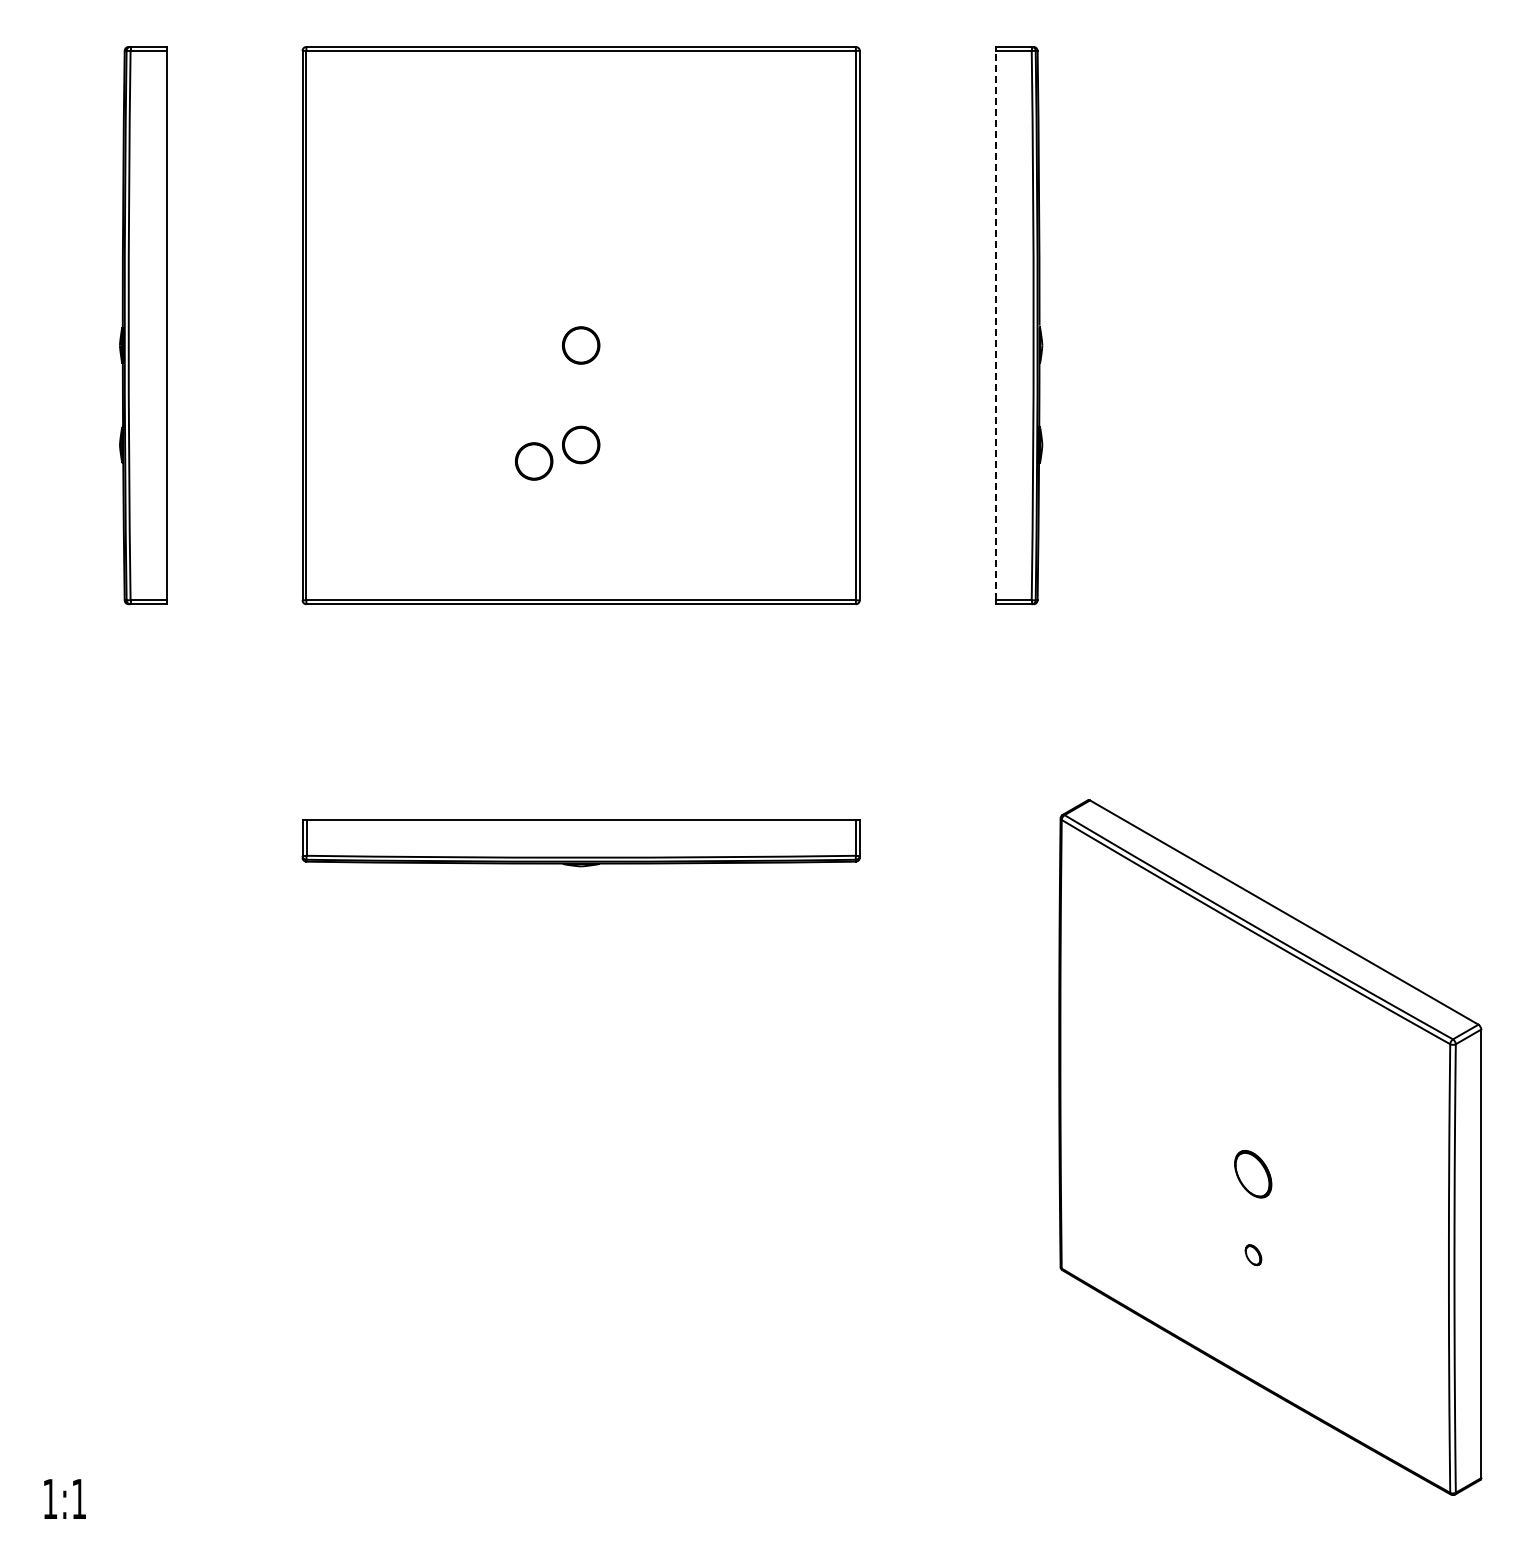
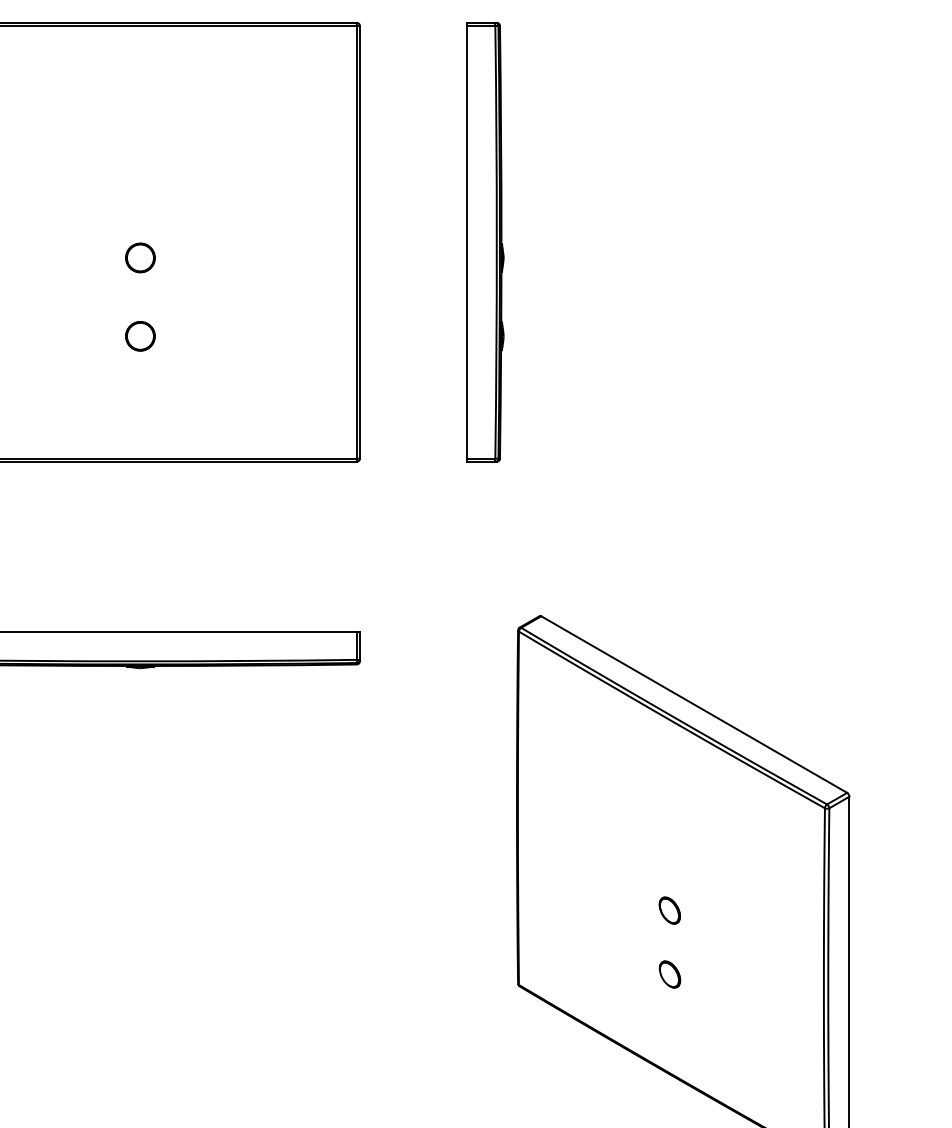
line: (995, 325) -> (466, 242), dashed -> solid
part: (534, 461) -> (103, 349), removed
part: (1253, 1173) -> (670, 910), size x0.71
part: (1253, 1254) -> (670, 973), size x1.67

